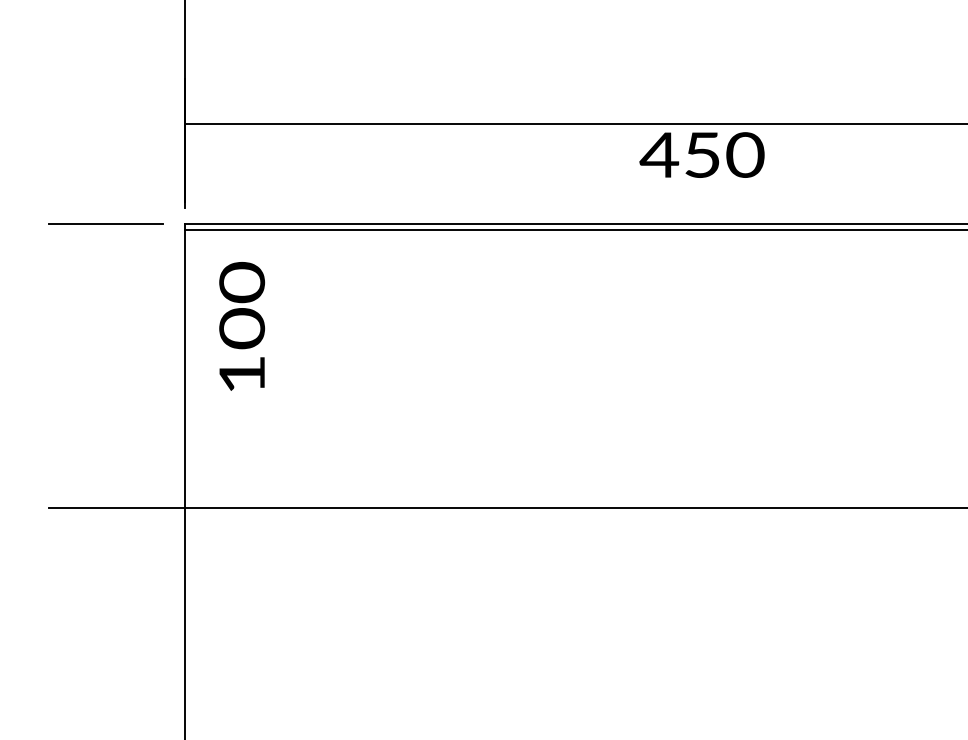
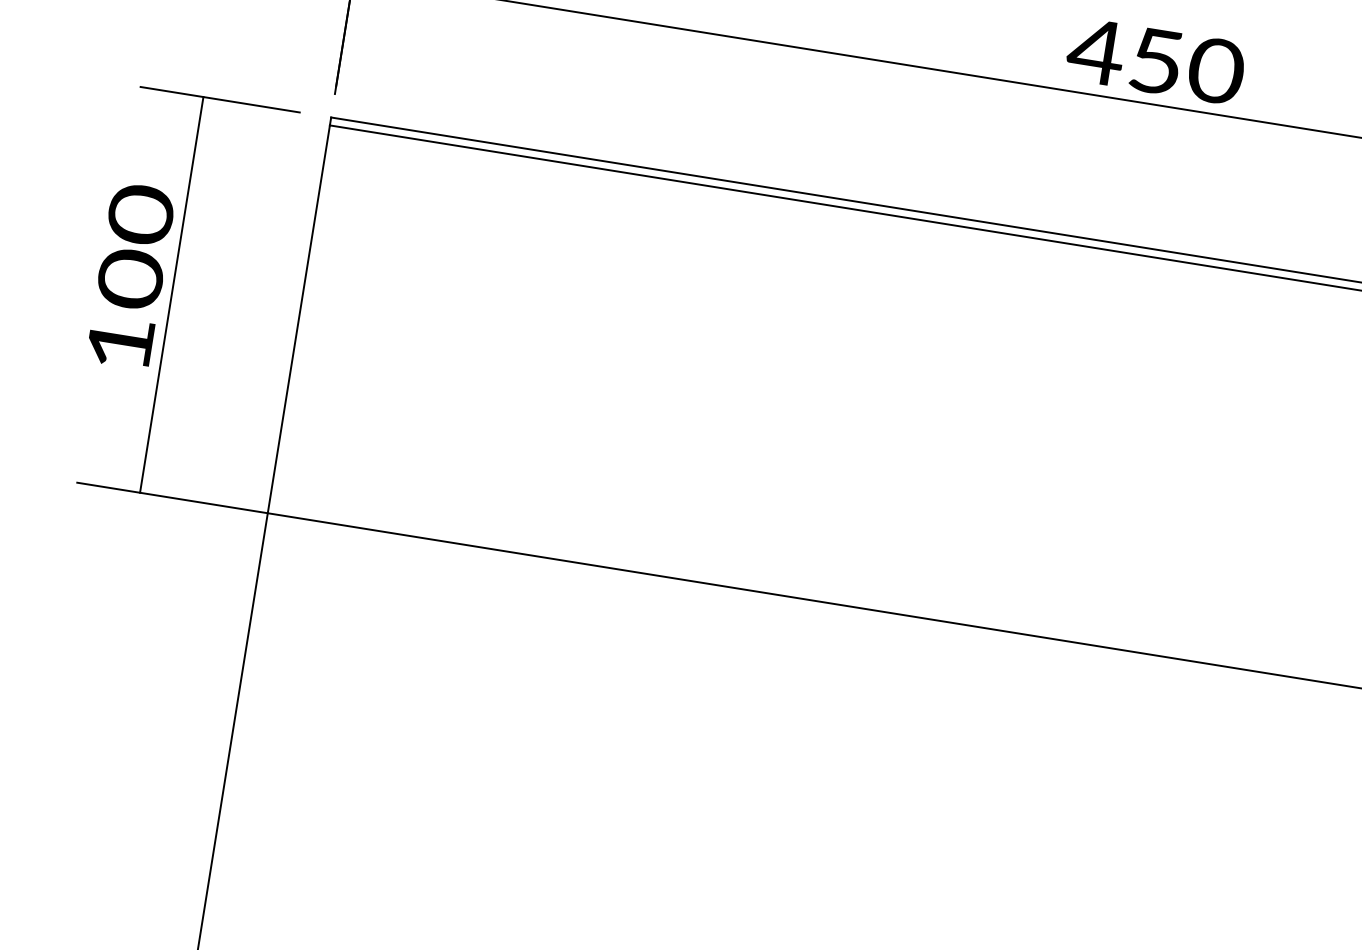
text: (701, 154) -> (1155, 60), moved
text: (241, 326) -> (130, 275), moved
line: (93, 365) -> (171, 294), added

